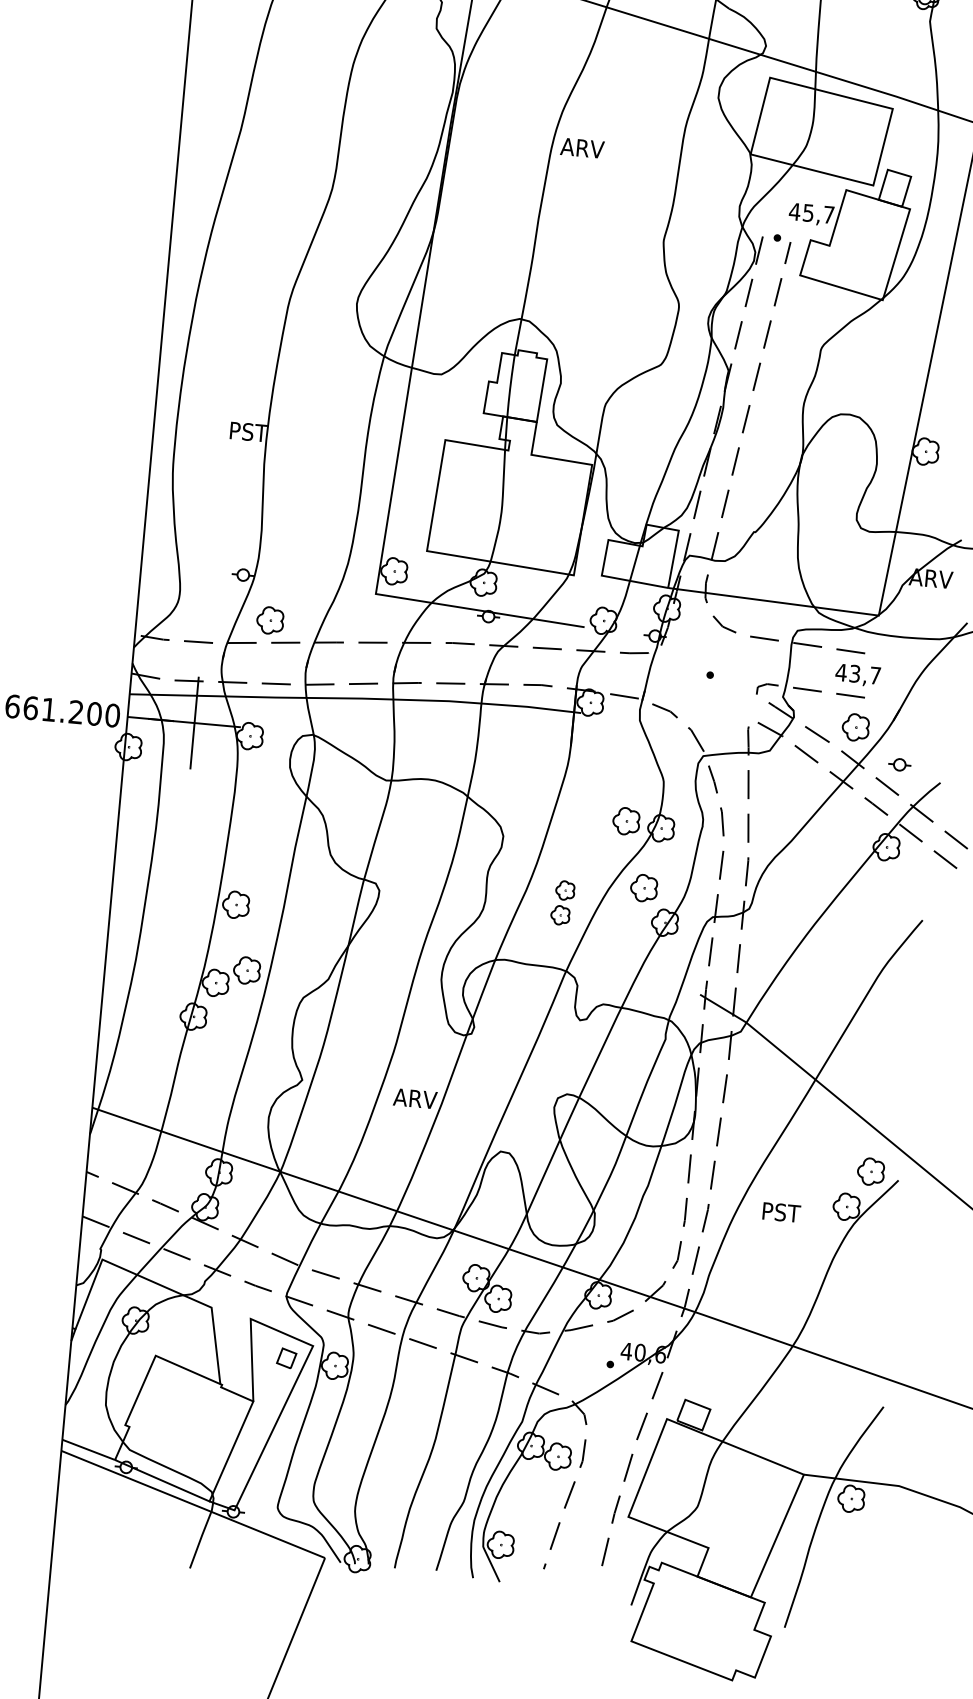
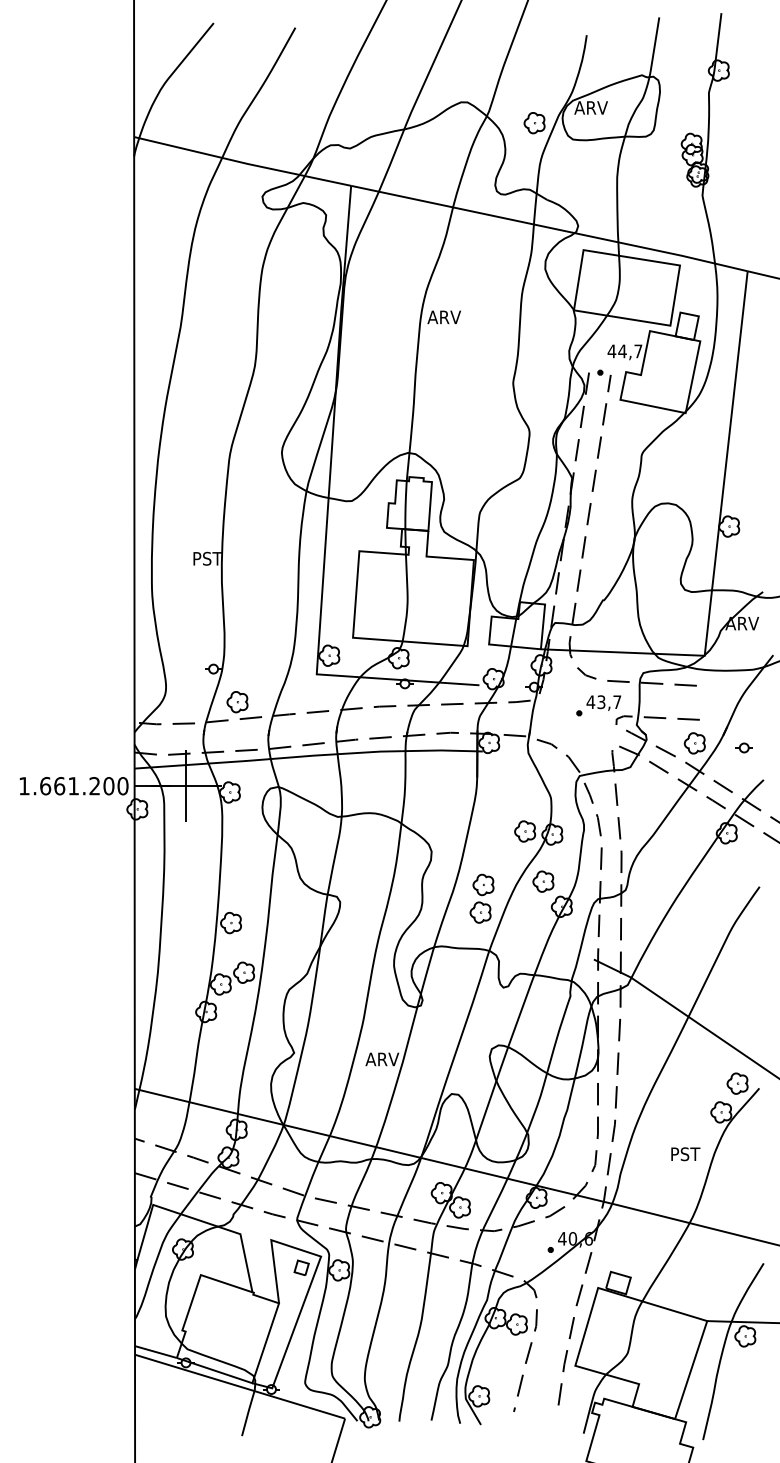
text: (808, 213) -> (622, 351), 45,7 -> 44,7
text: (857, 674) -> (603, 702), moved
part: (898, 764) -> (743, 747), moved
part: (562, 902) -> (481, 898), size x1.43
text: (781, 1212) -> (685, 1154), moved

